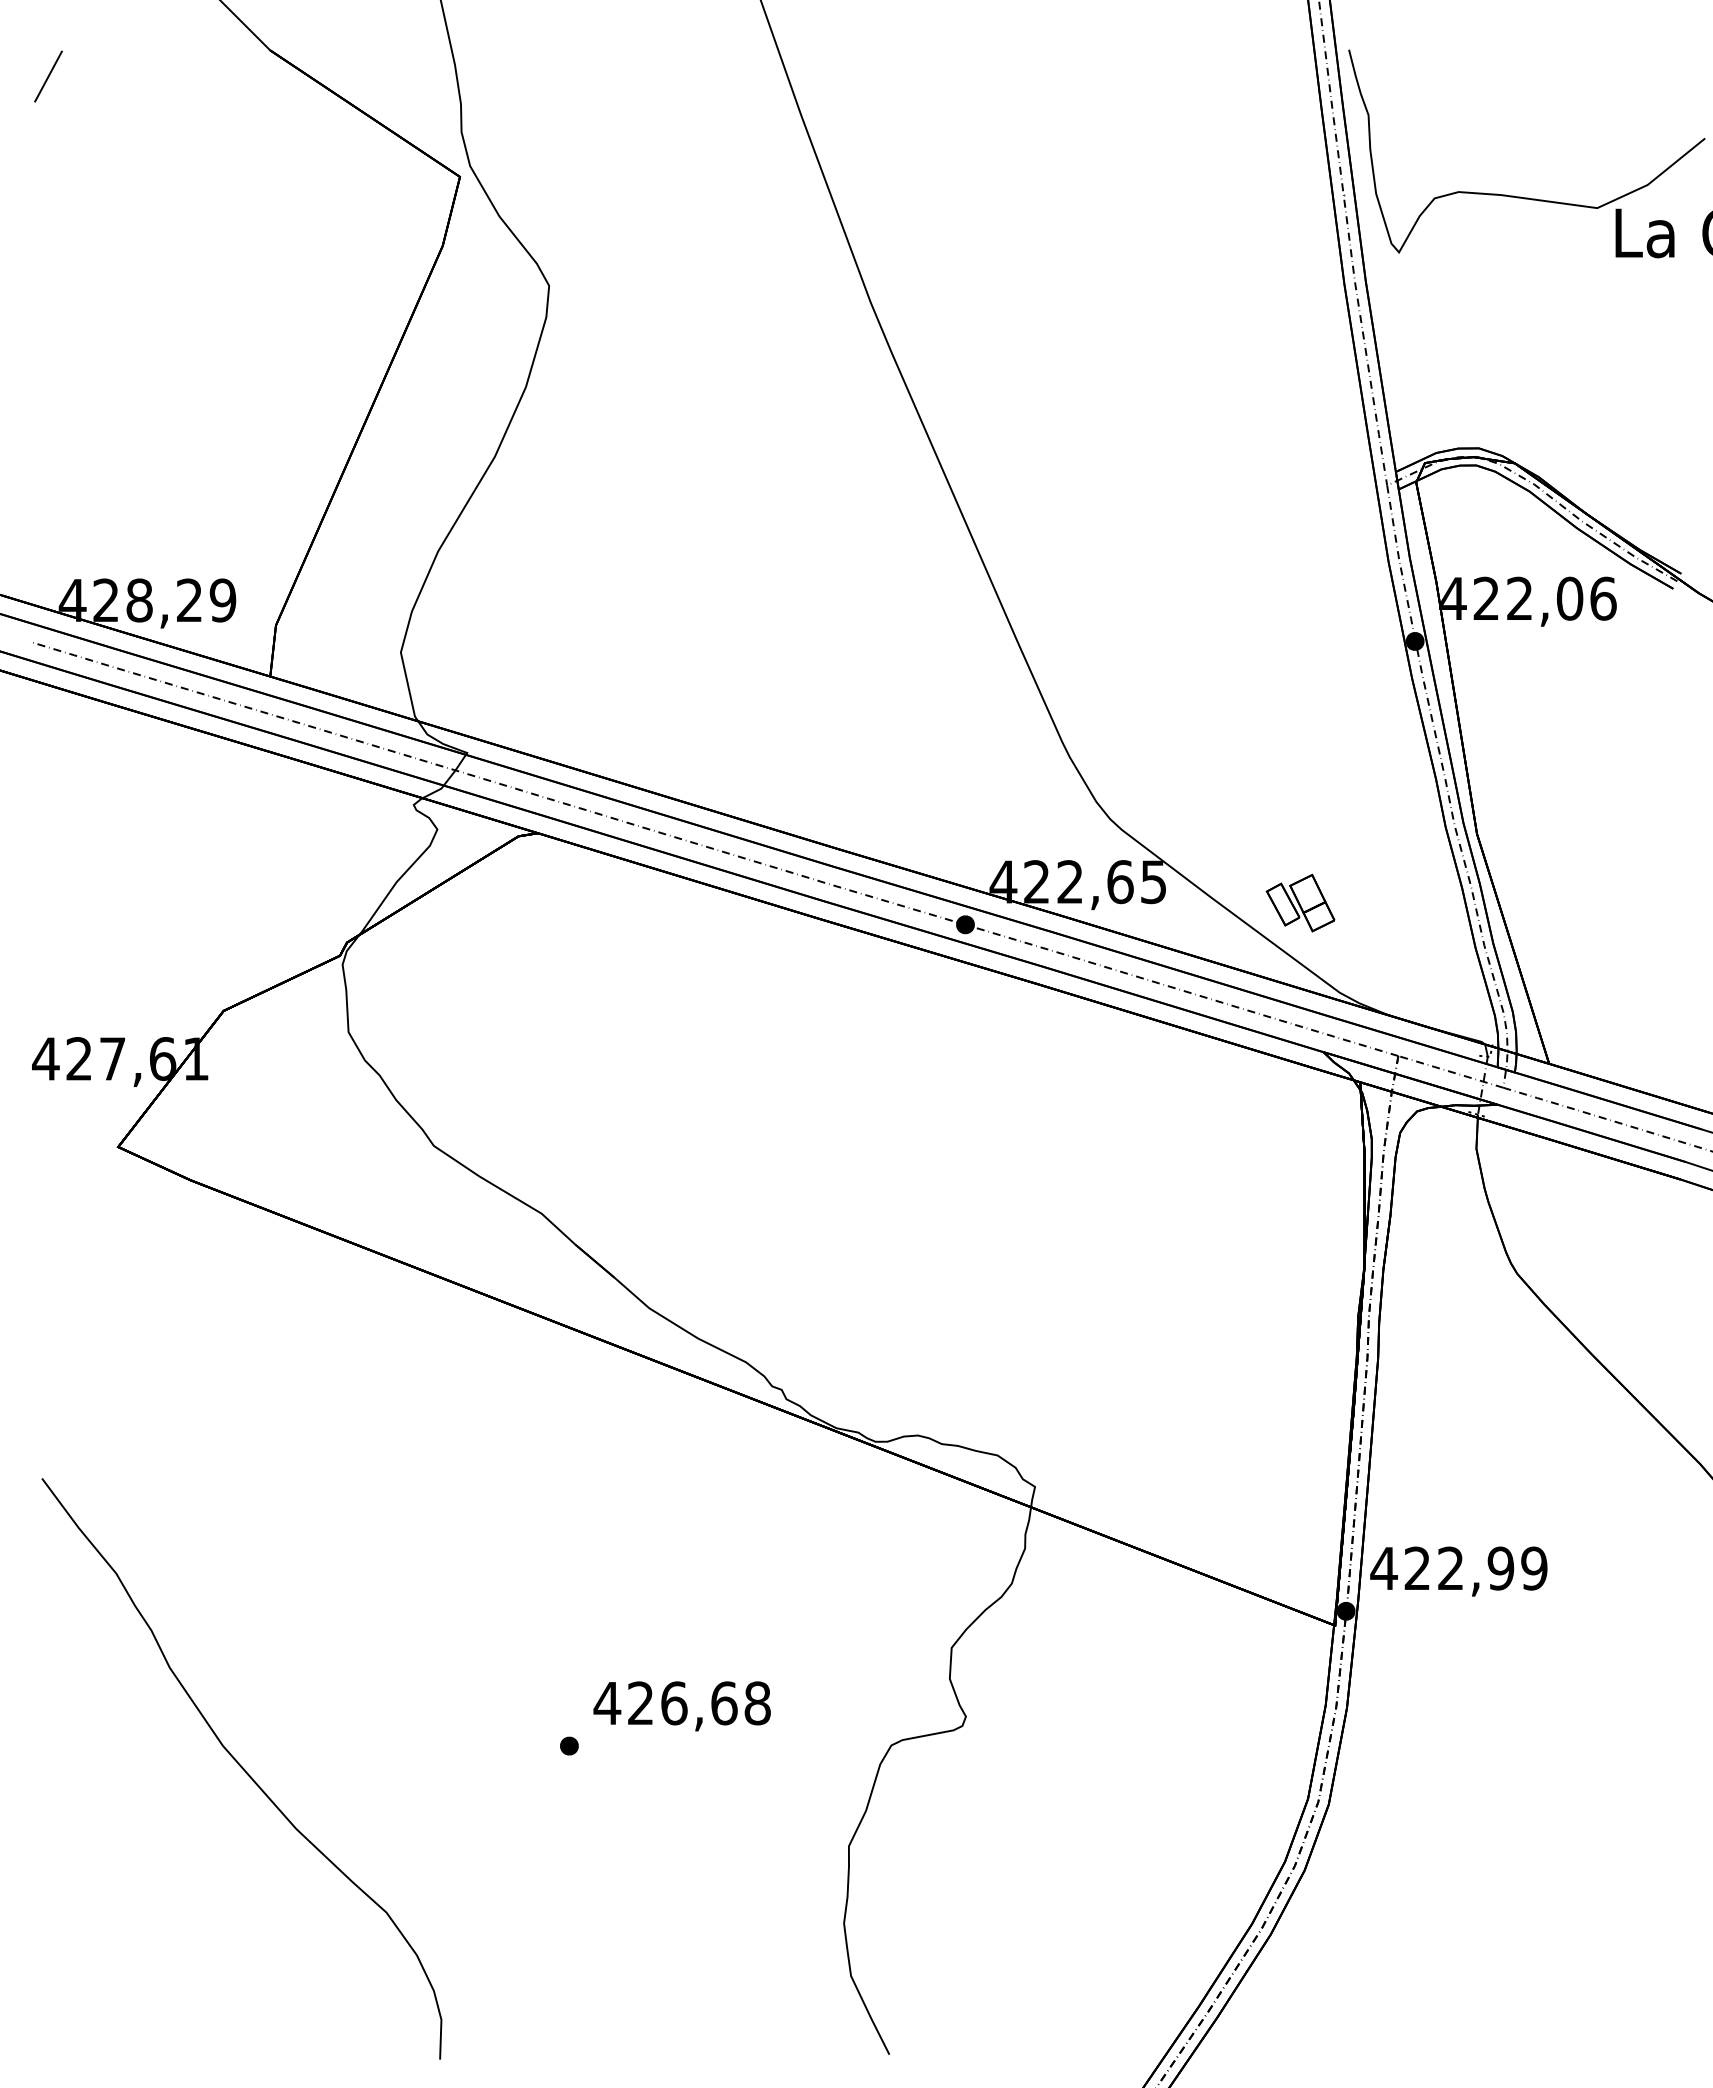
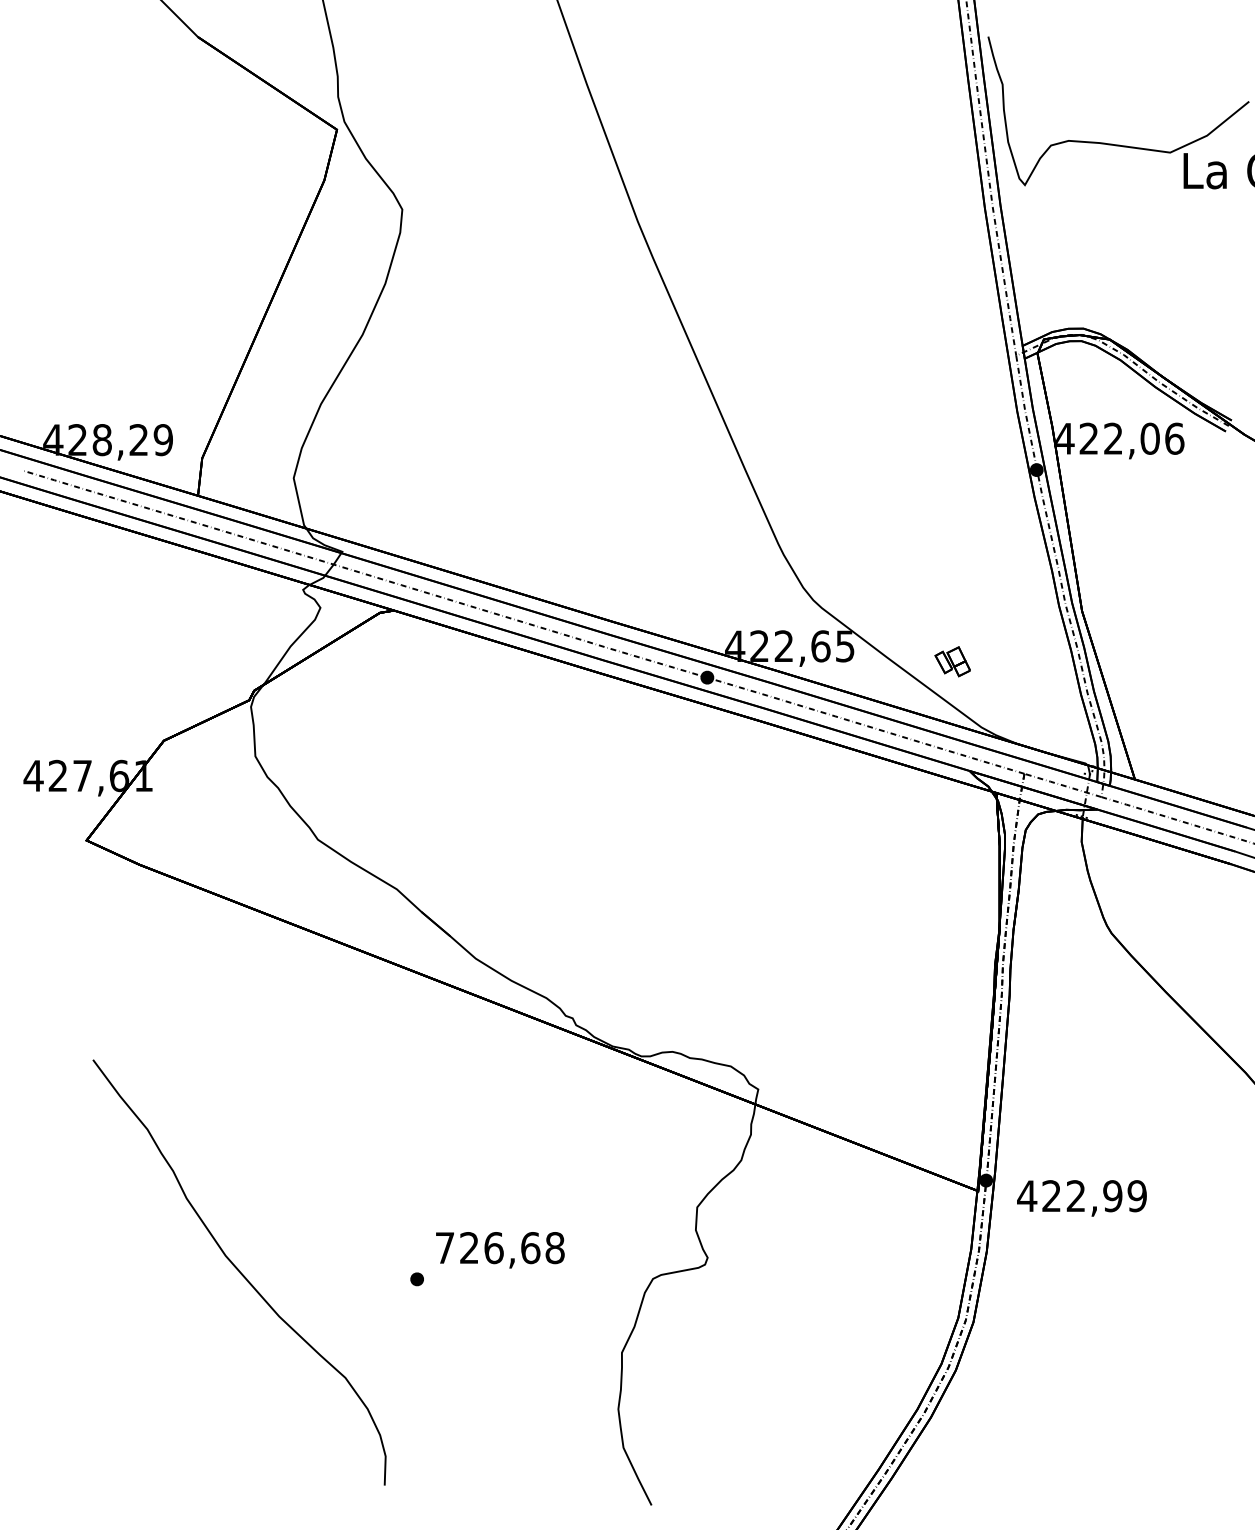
line: (48, 76) -> (35, 56), removed
part: (1300, 902) -> (952, 661), size x0.7
text: (1458, 1571) -> (1081, 1198), moved
text: (607, 1703) -> (445, 1248), 426,68 -> 726,68
curve: (241, 1768) -> (239, 1272), moved

